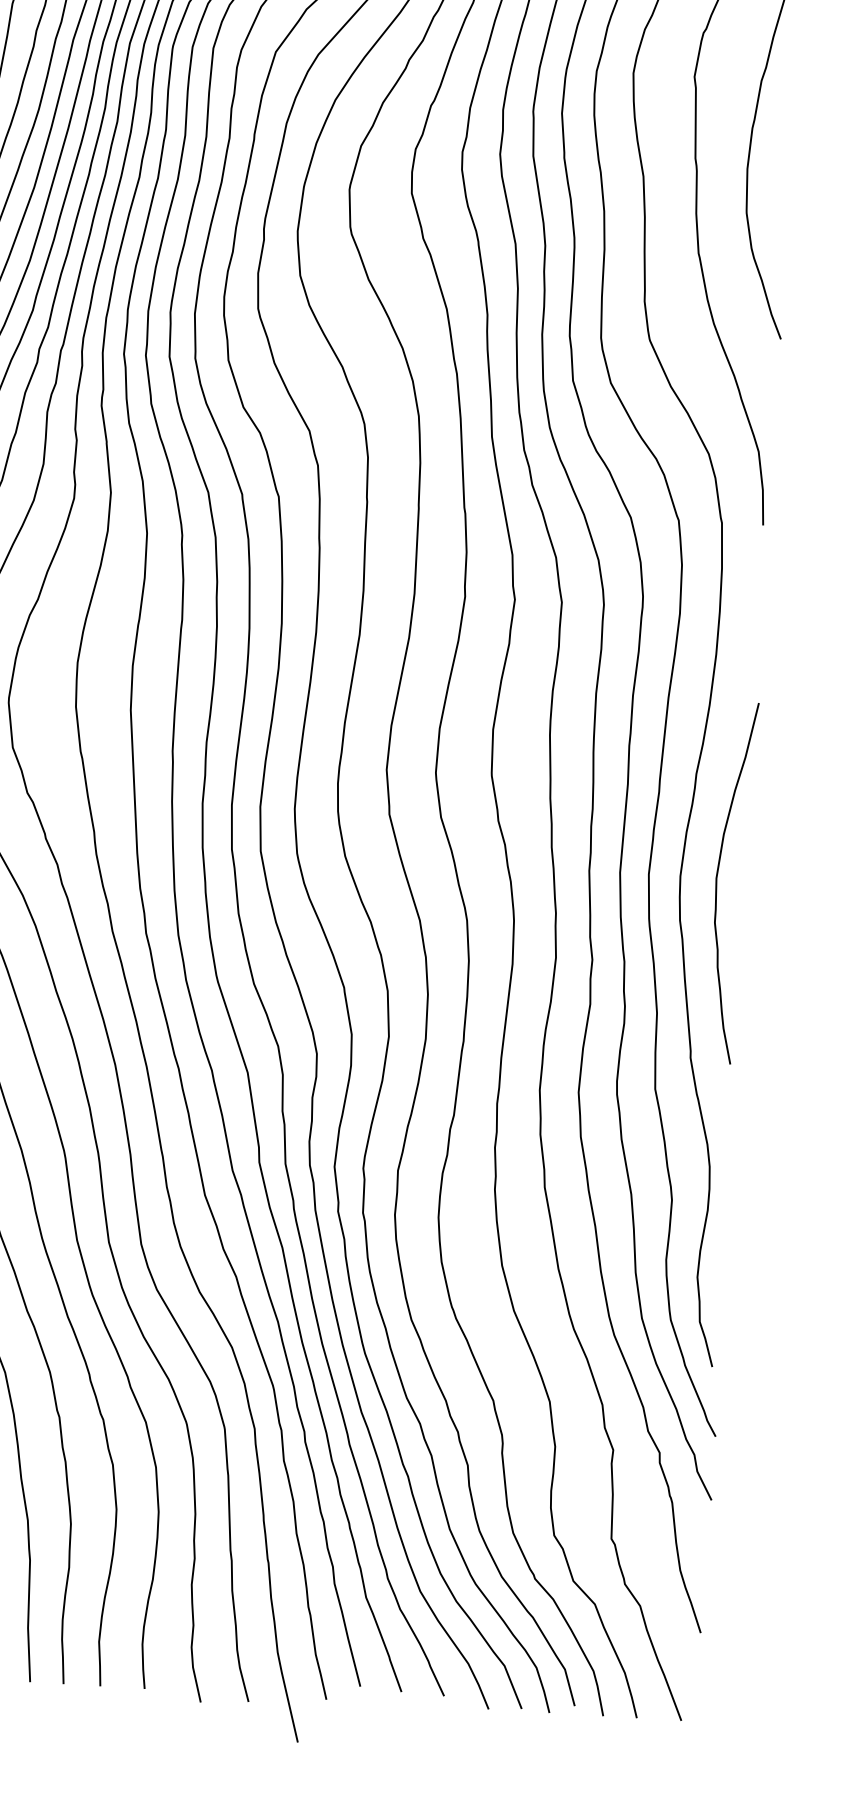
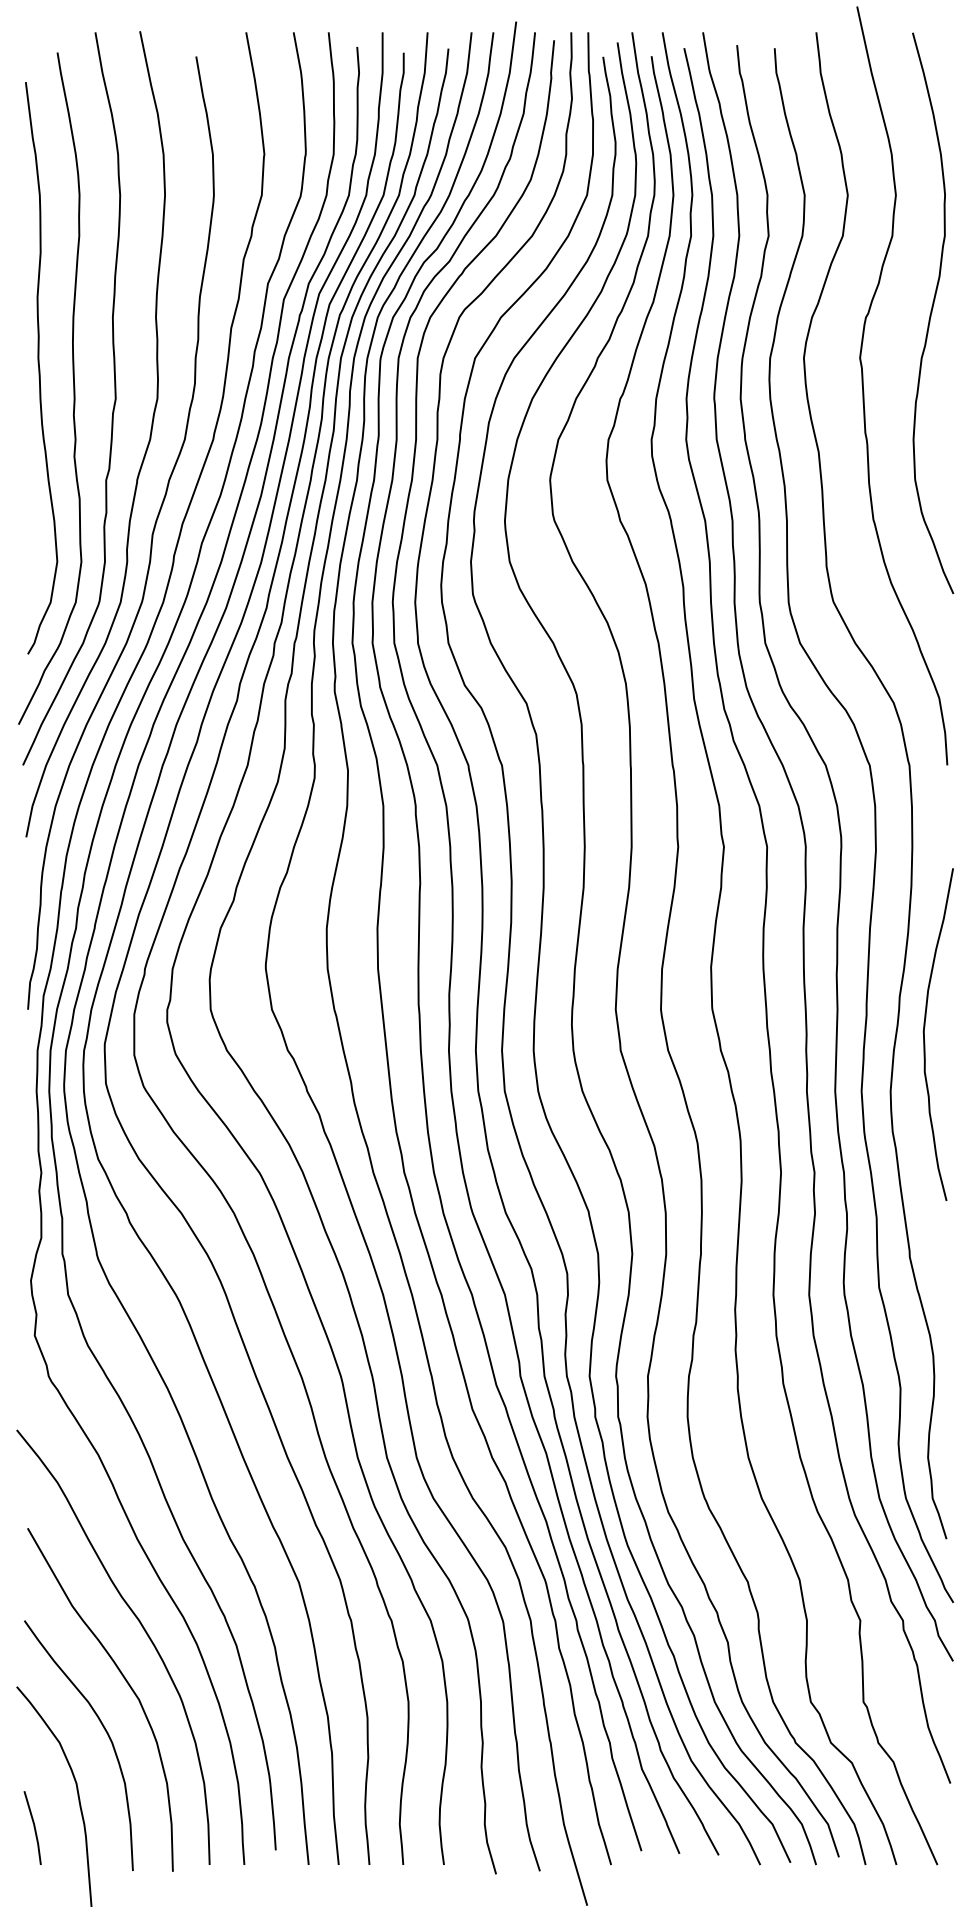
curve: (717, 881) -> (924, 1034), moved

